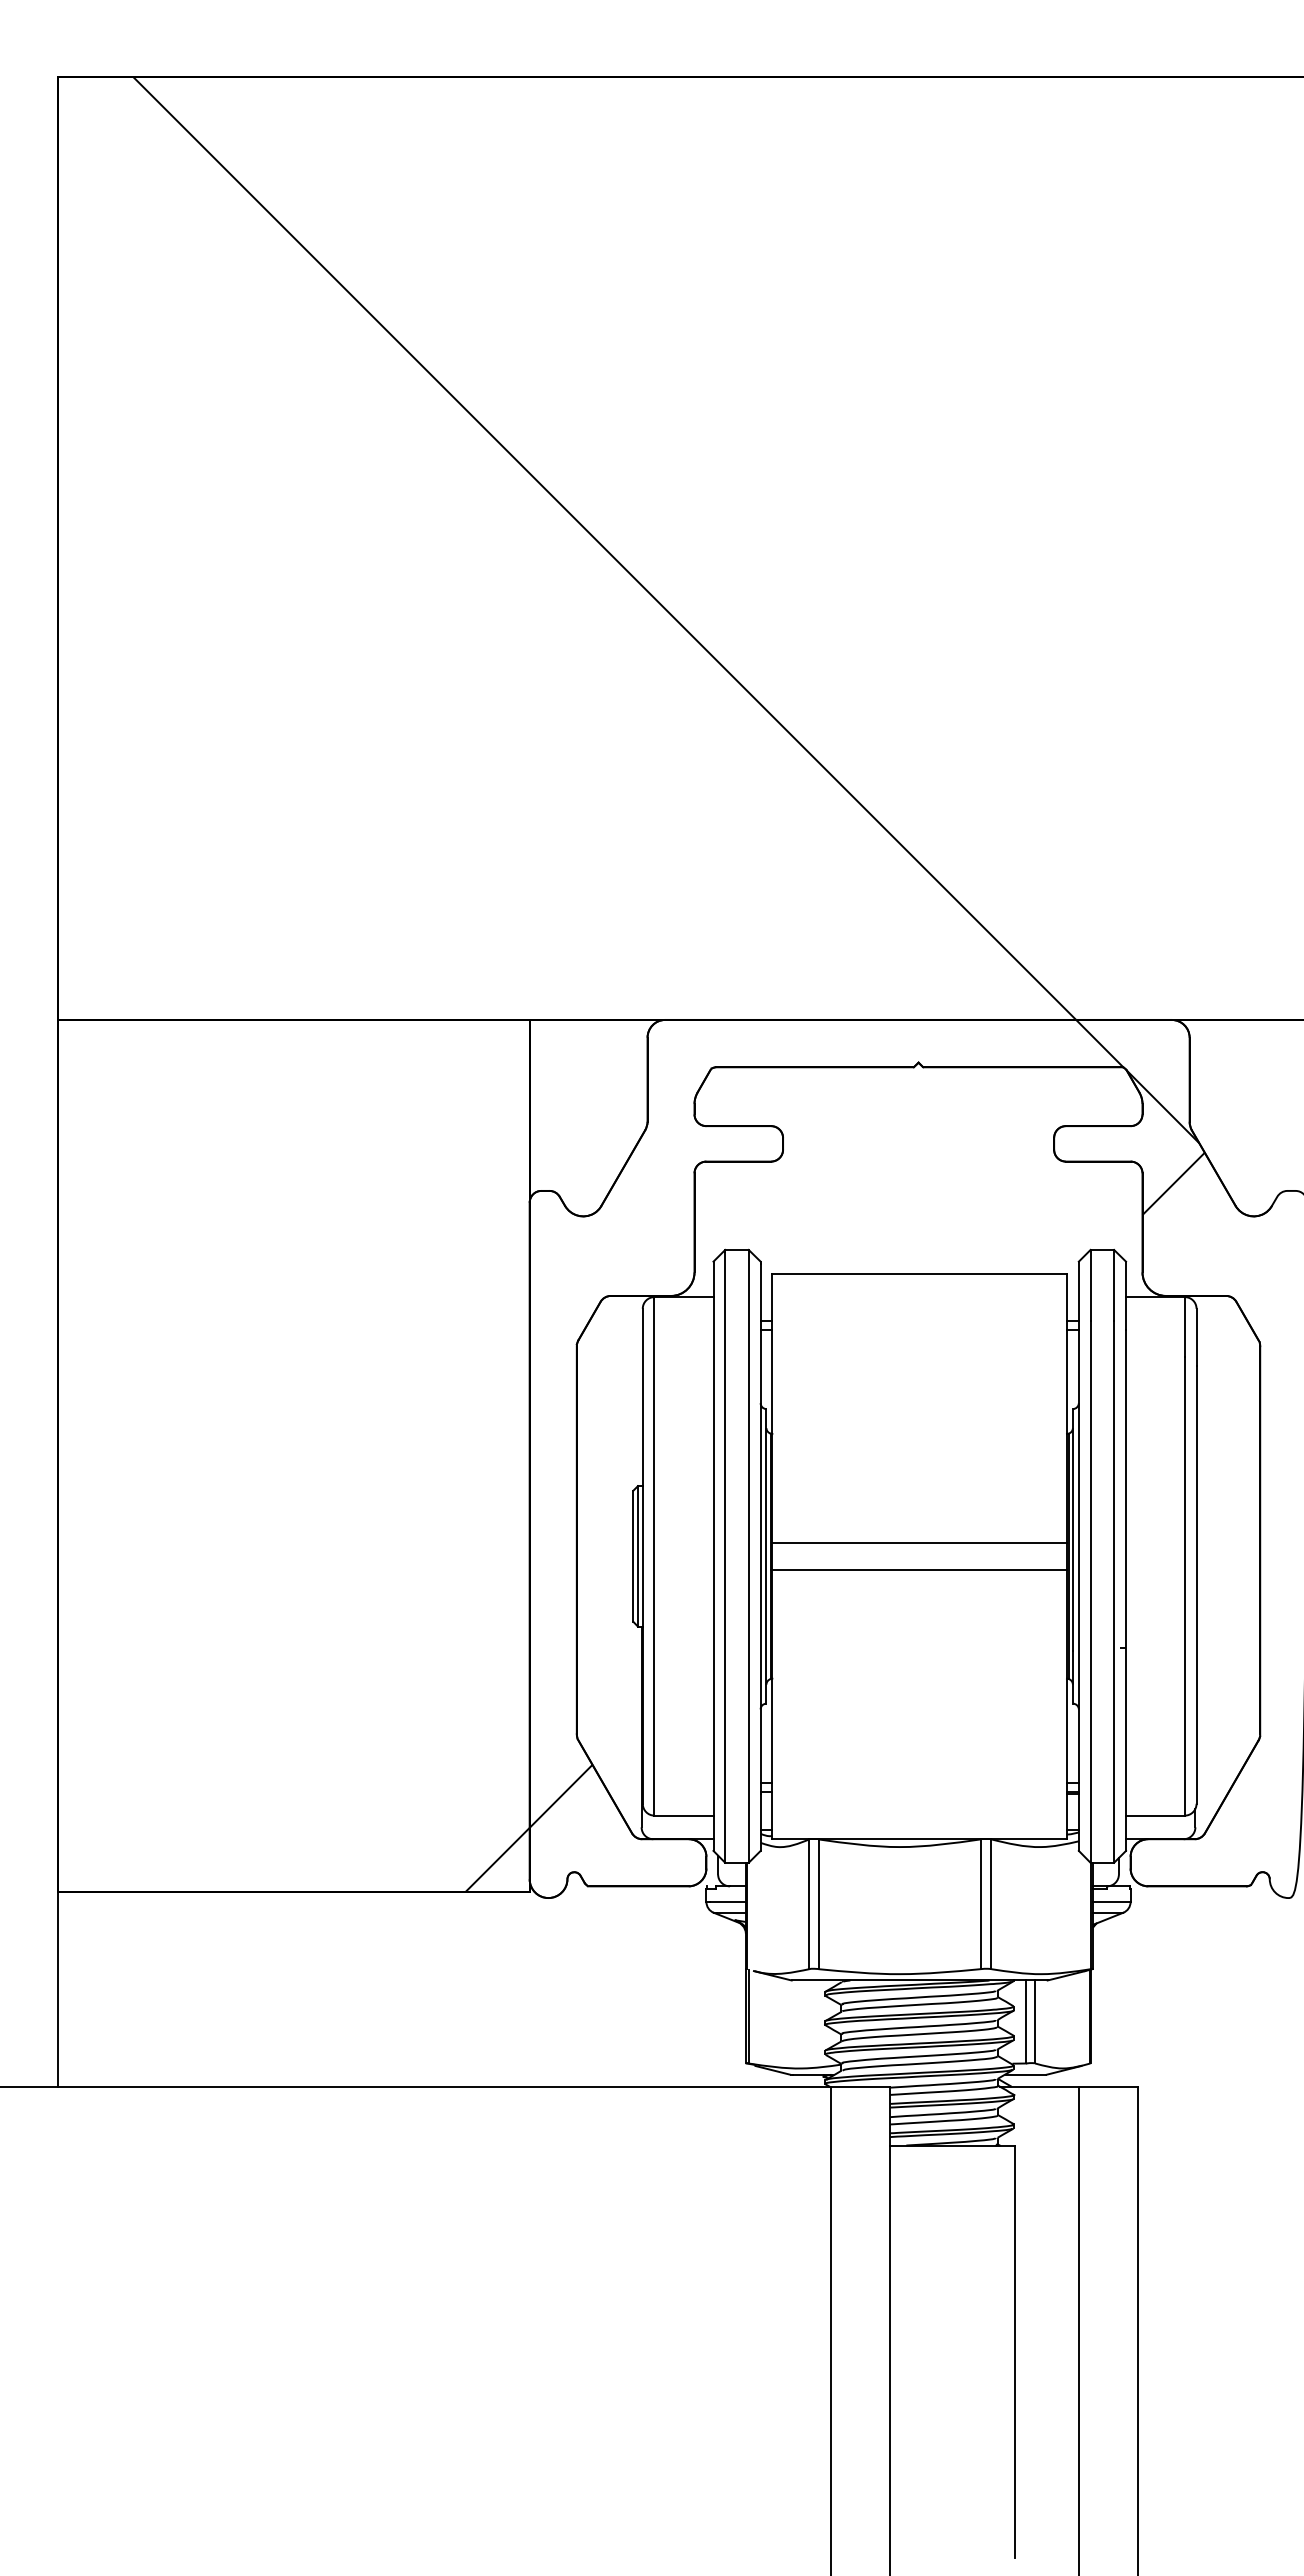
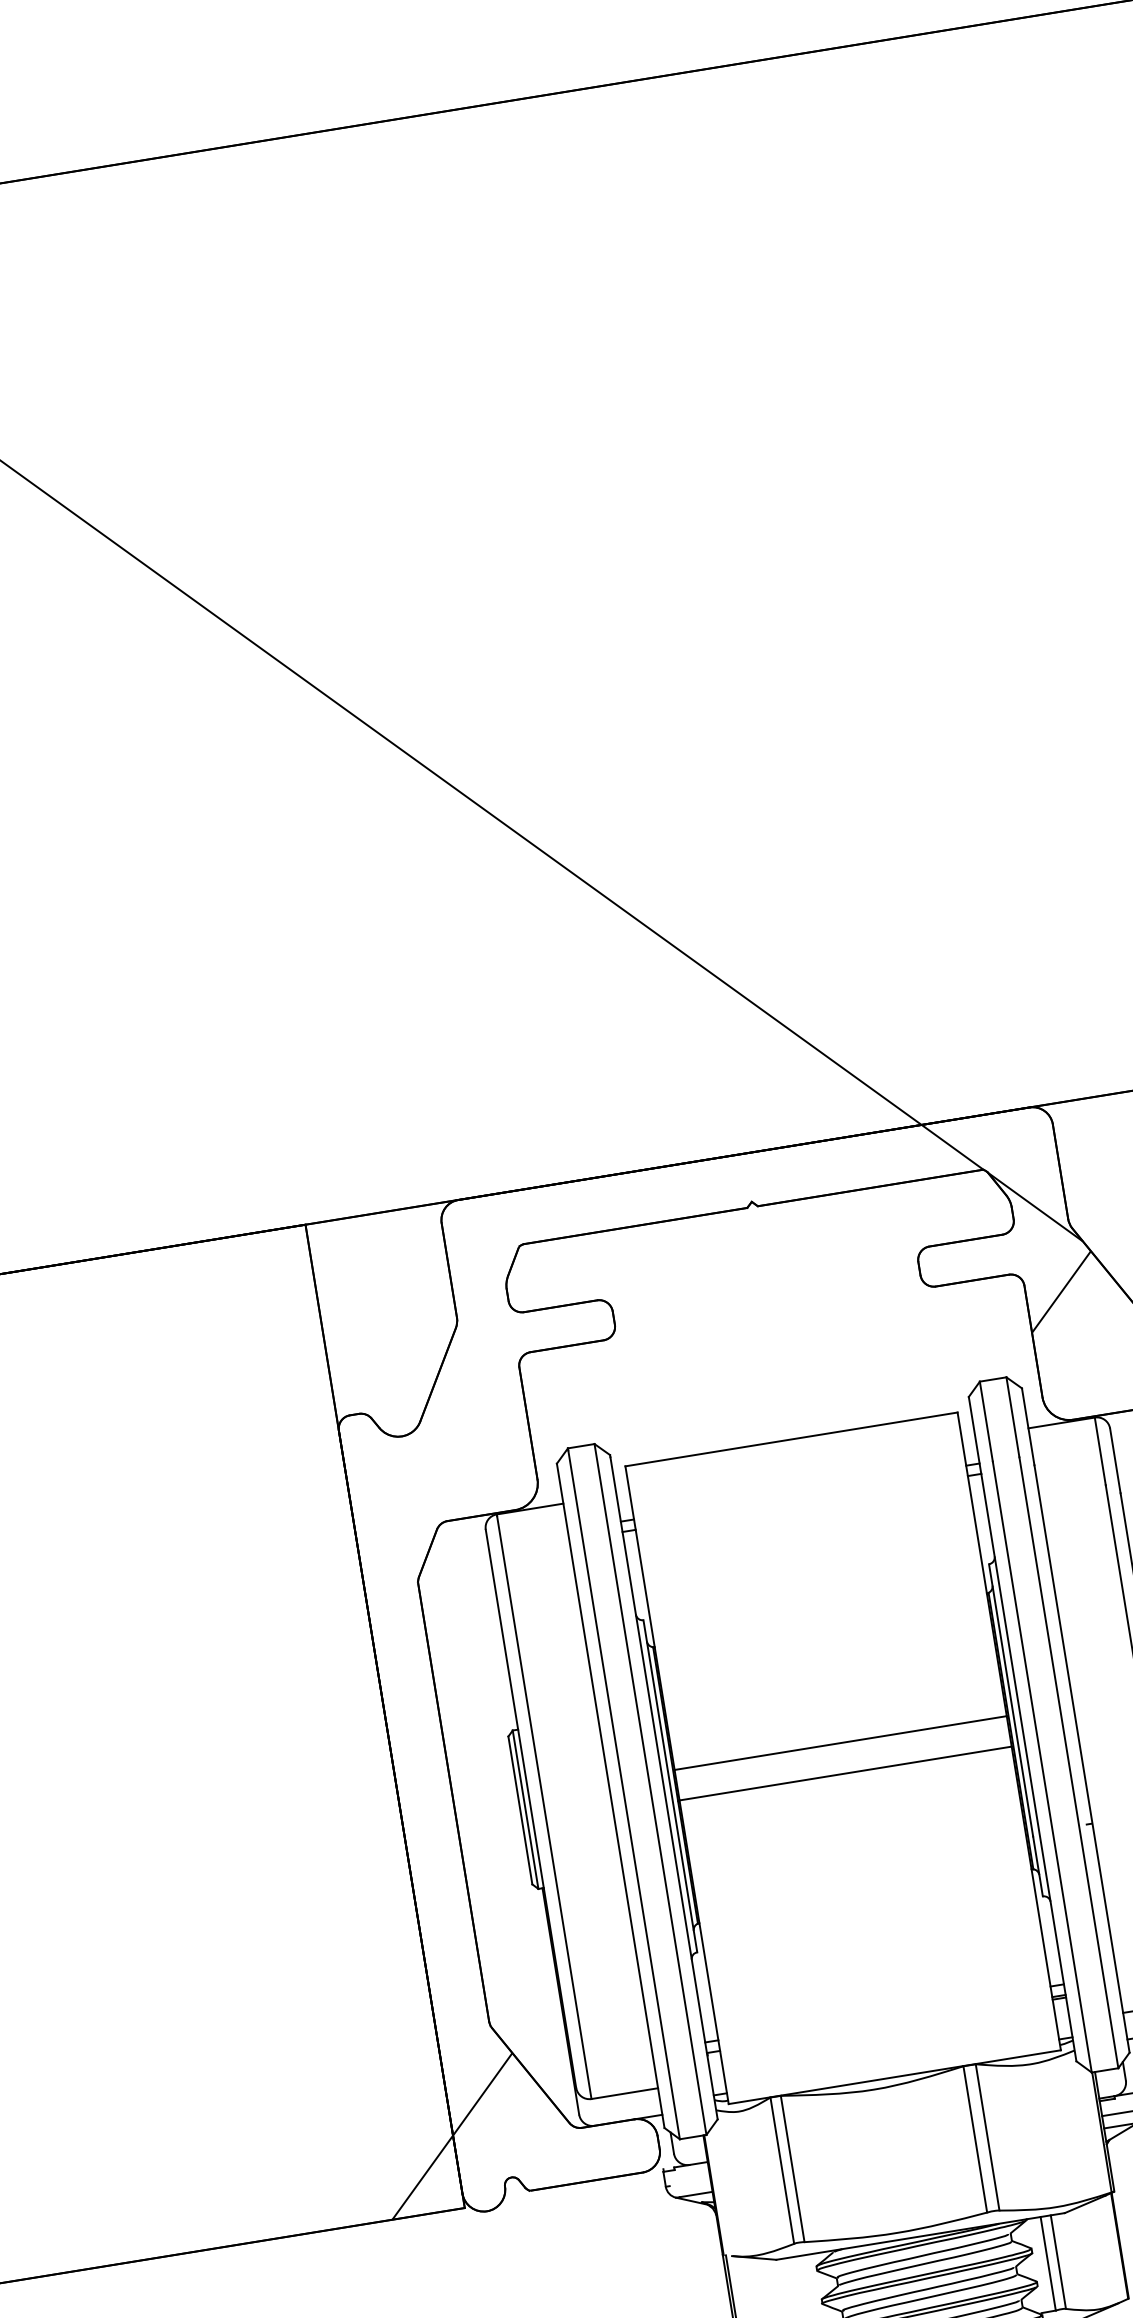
line: (727, 1901) -> (689, 2182), removed

